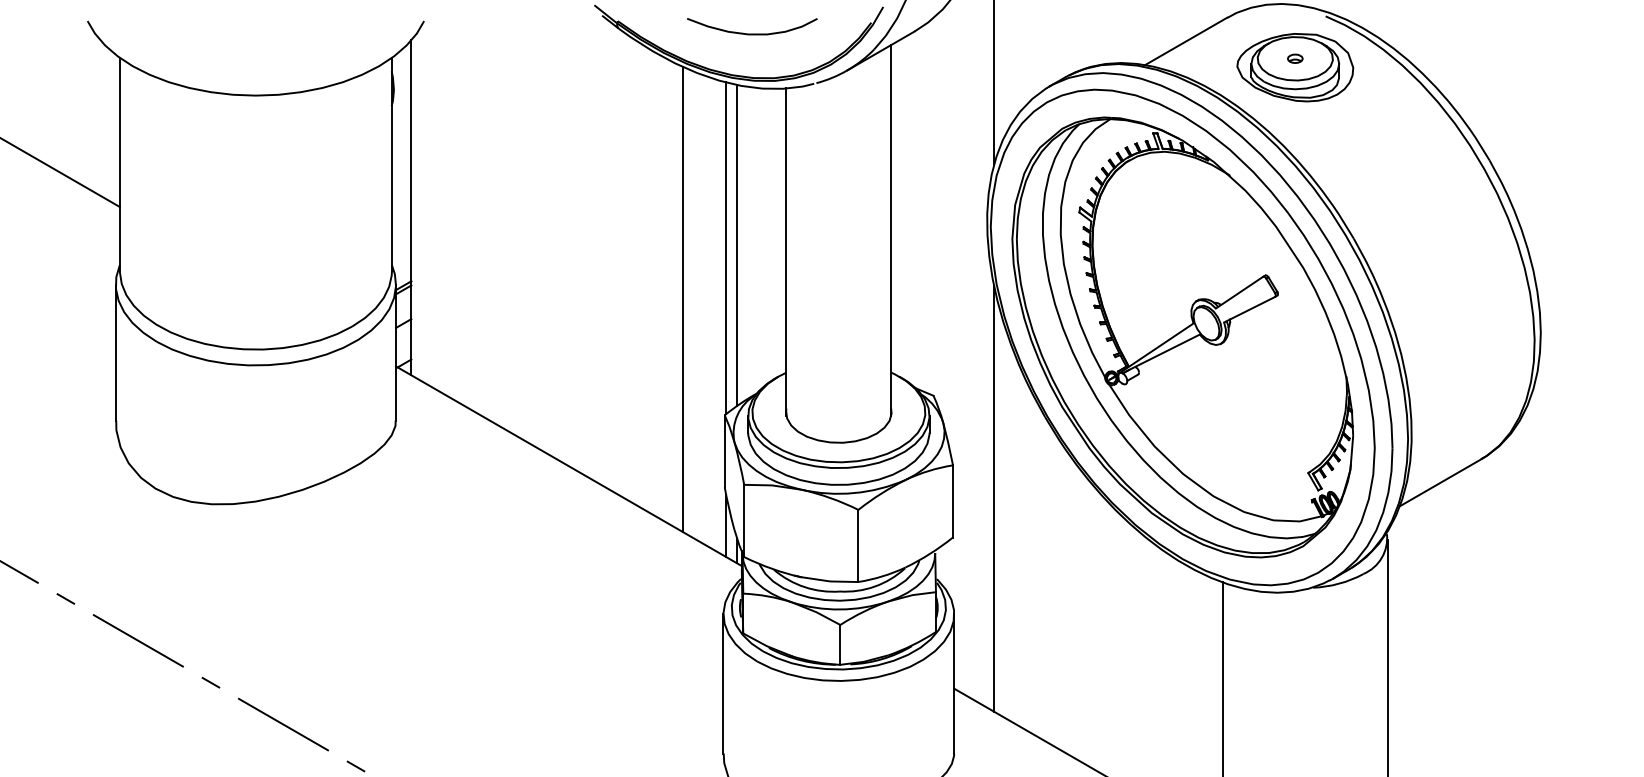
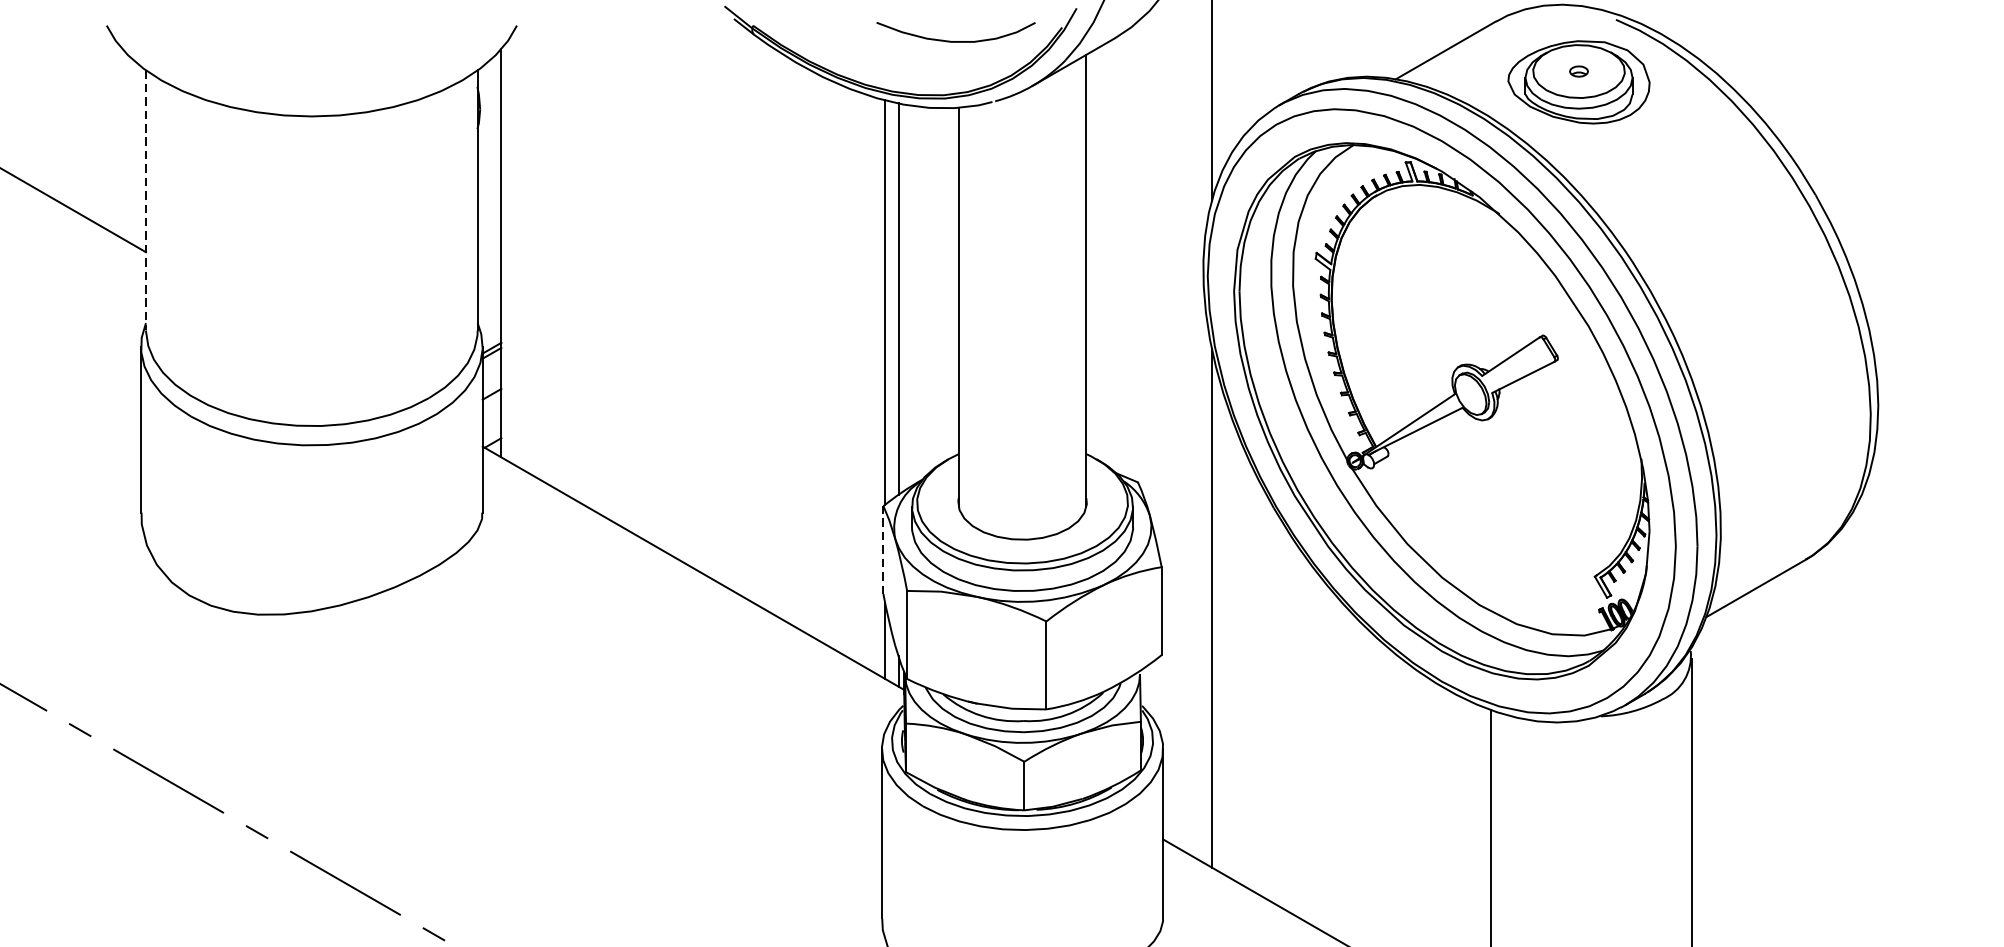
curve: (752, 33) -> (956, 40), moved
line: (119, 164) -> (145, 200), solid -> dashed
line: (683, 299) -> (833, 365), removed
line: (724, 450) -> (883, 549), solid -> dashed

